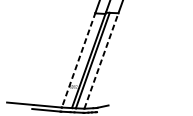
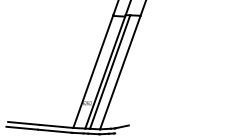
line: (78, 60) -> (93, 71), dashed -> solid
line: (101, 60) -> (120, 72), dashed -> solid
line: (19, 107) -> (22, 127), added

